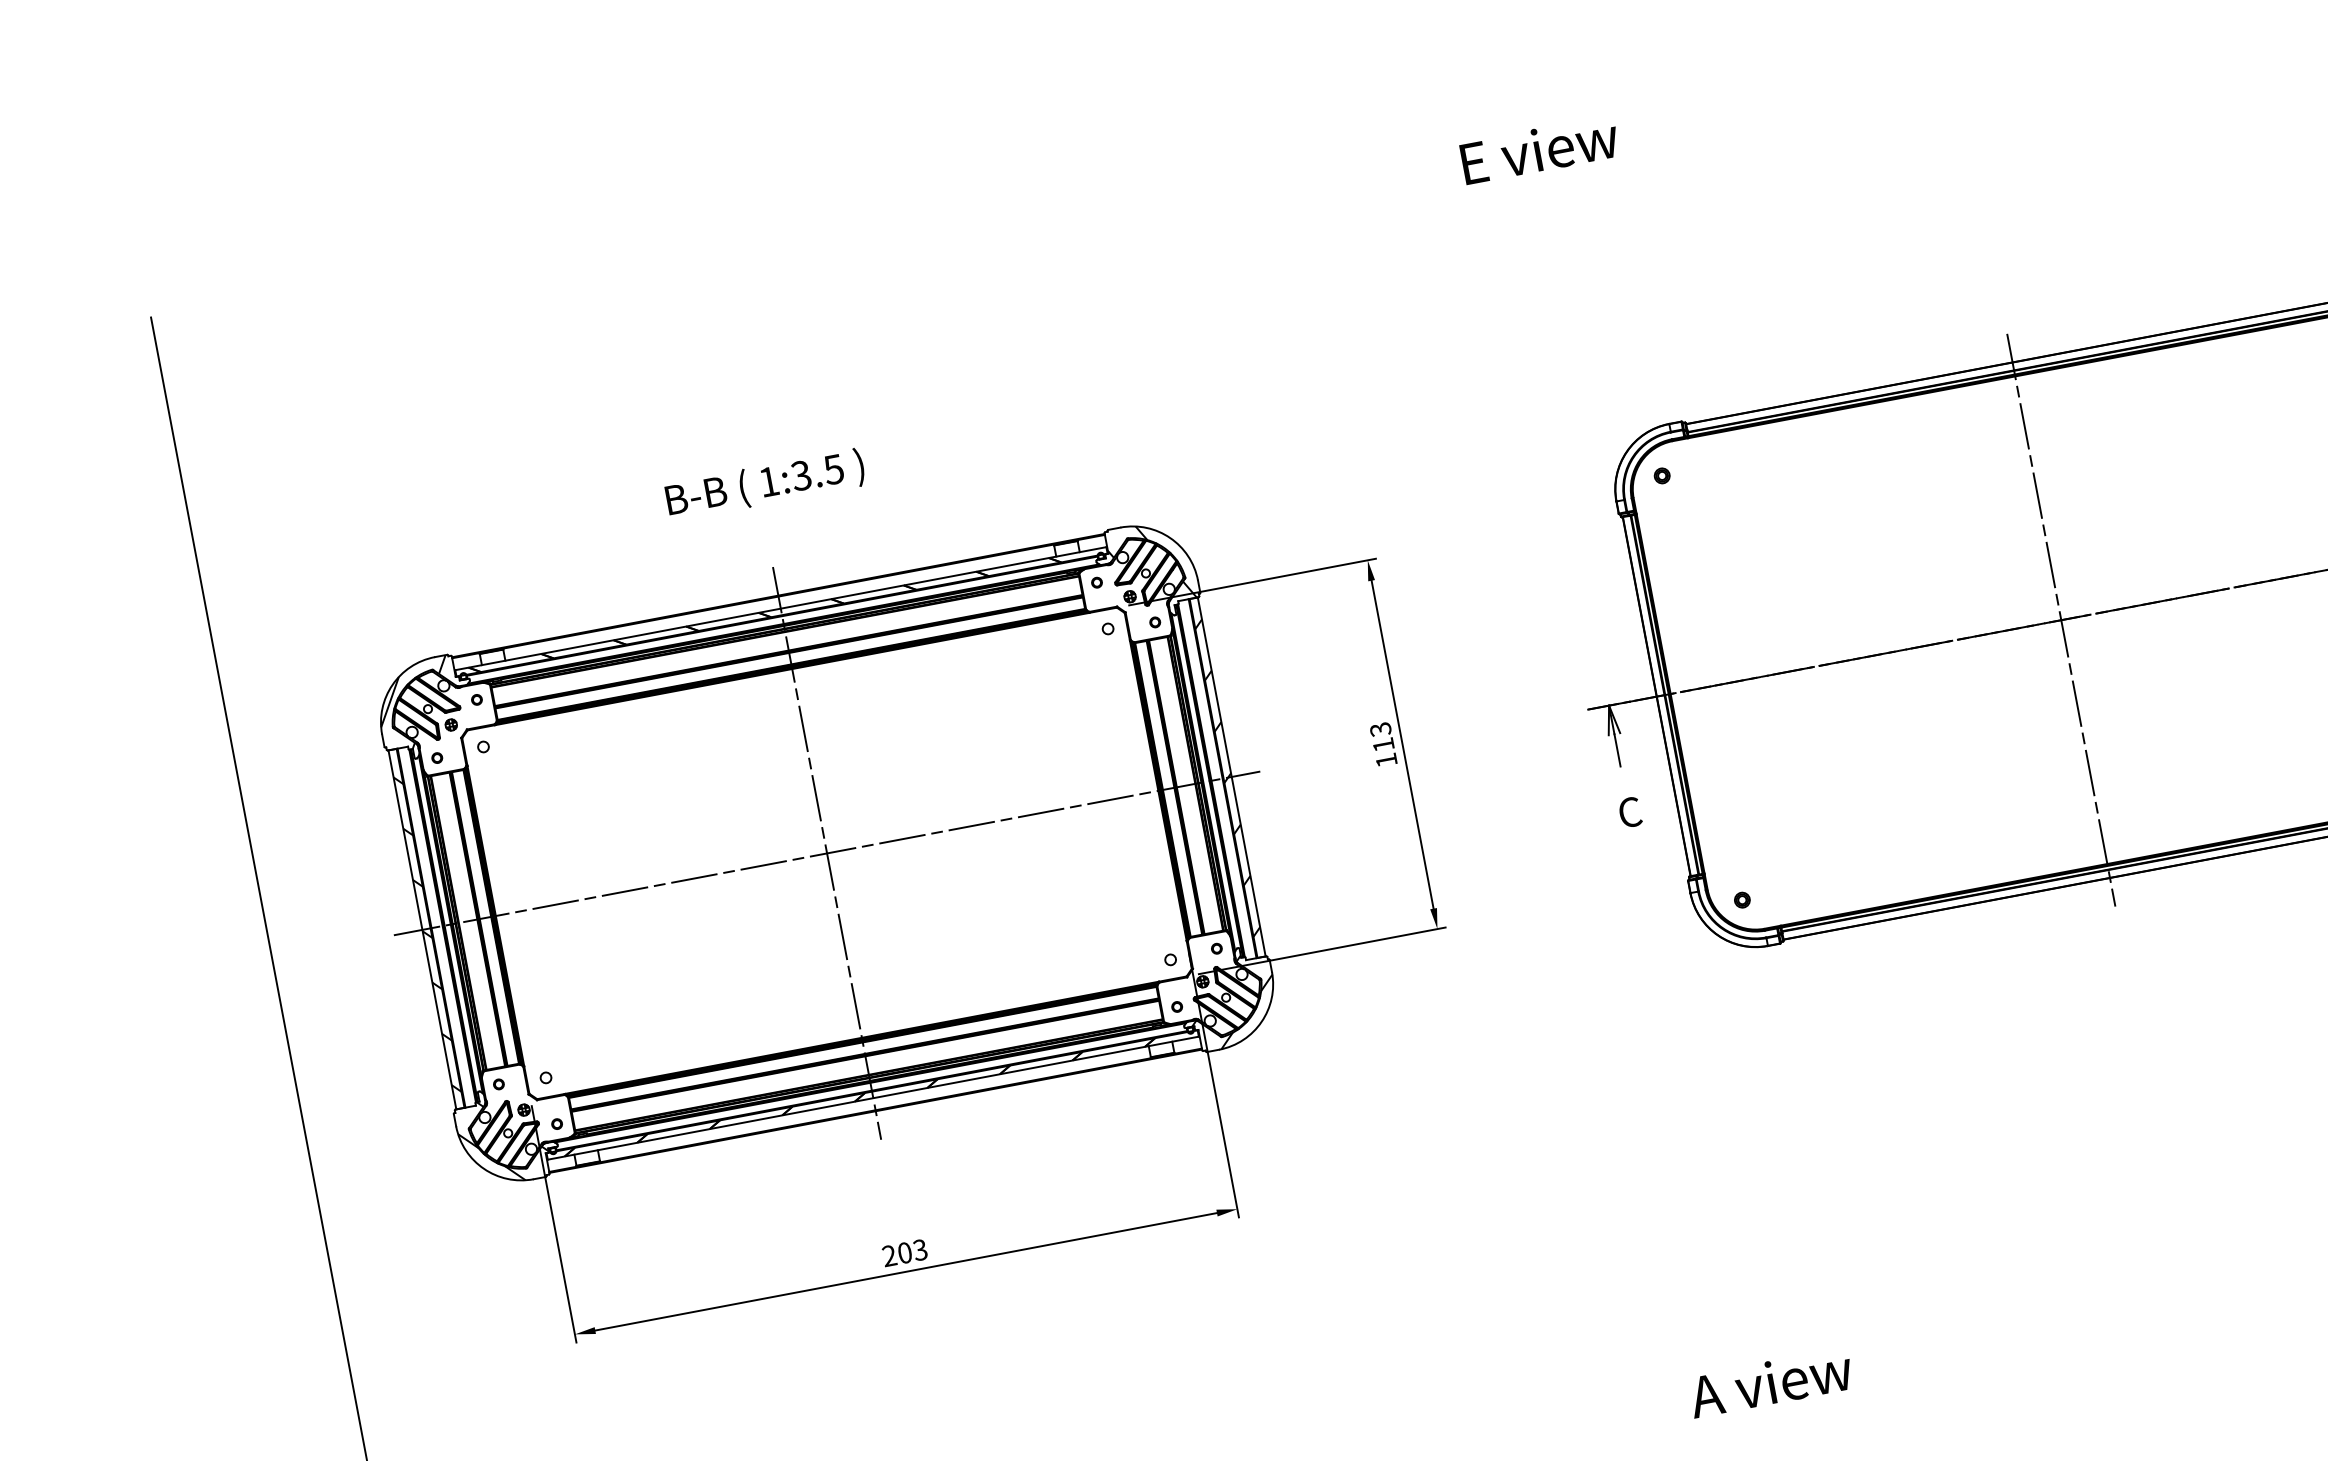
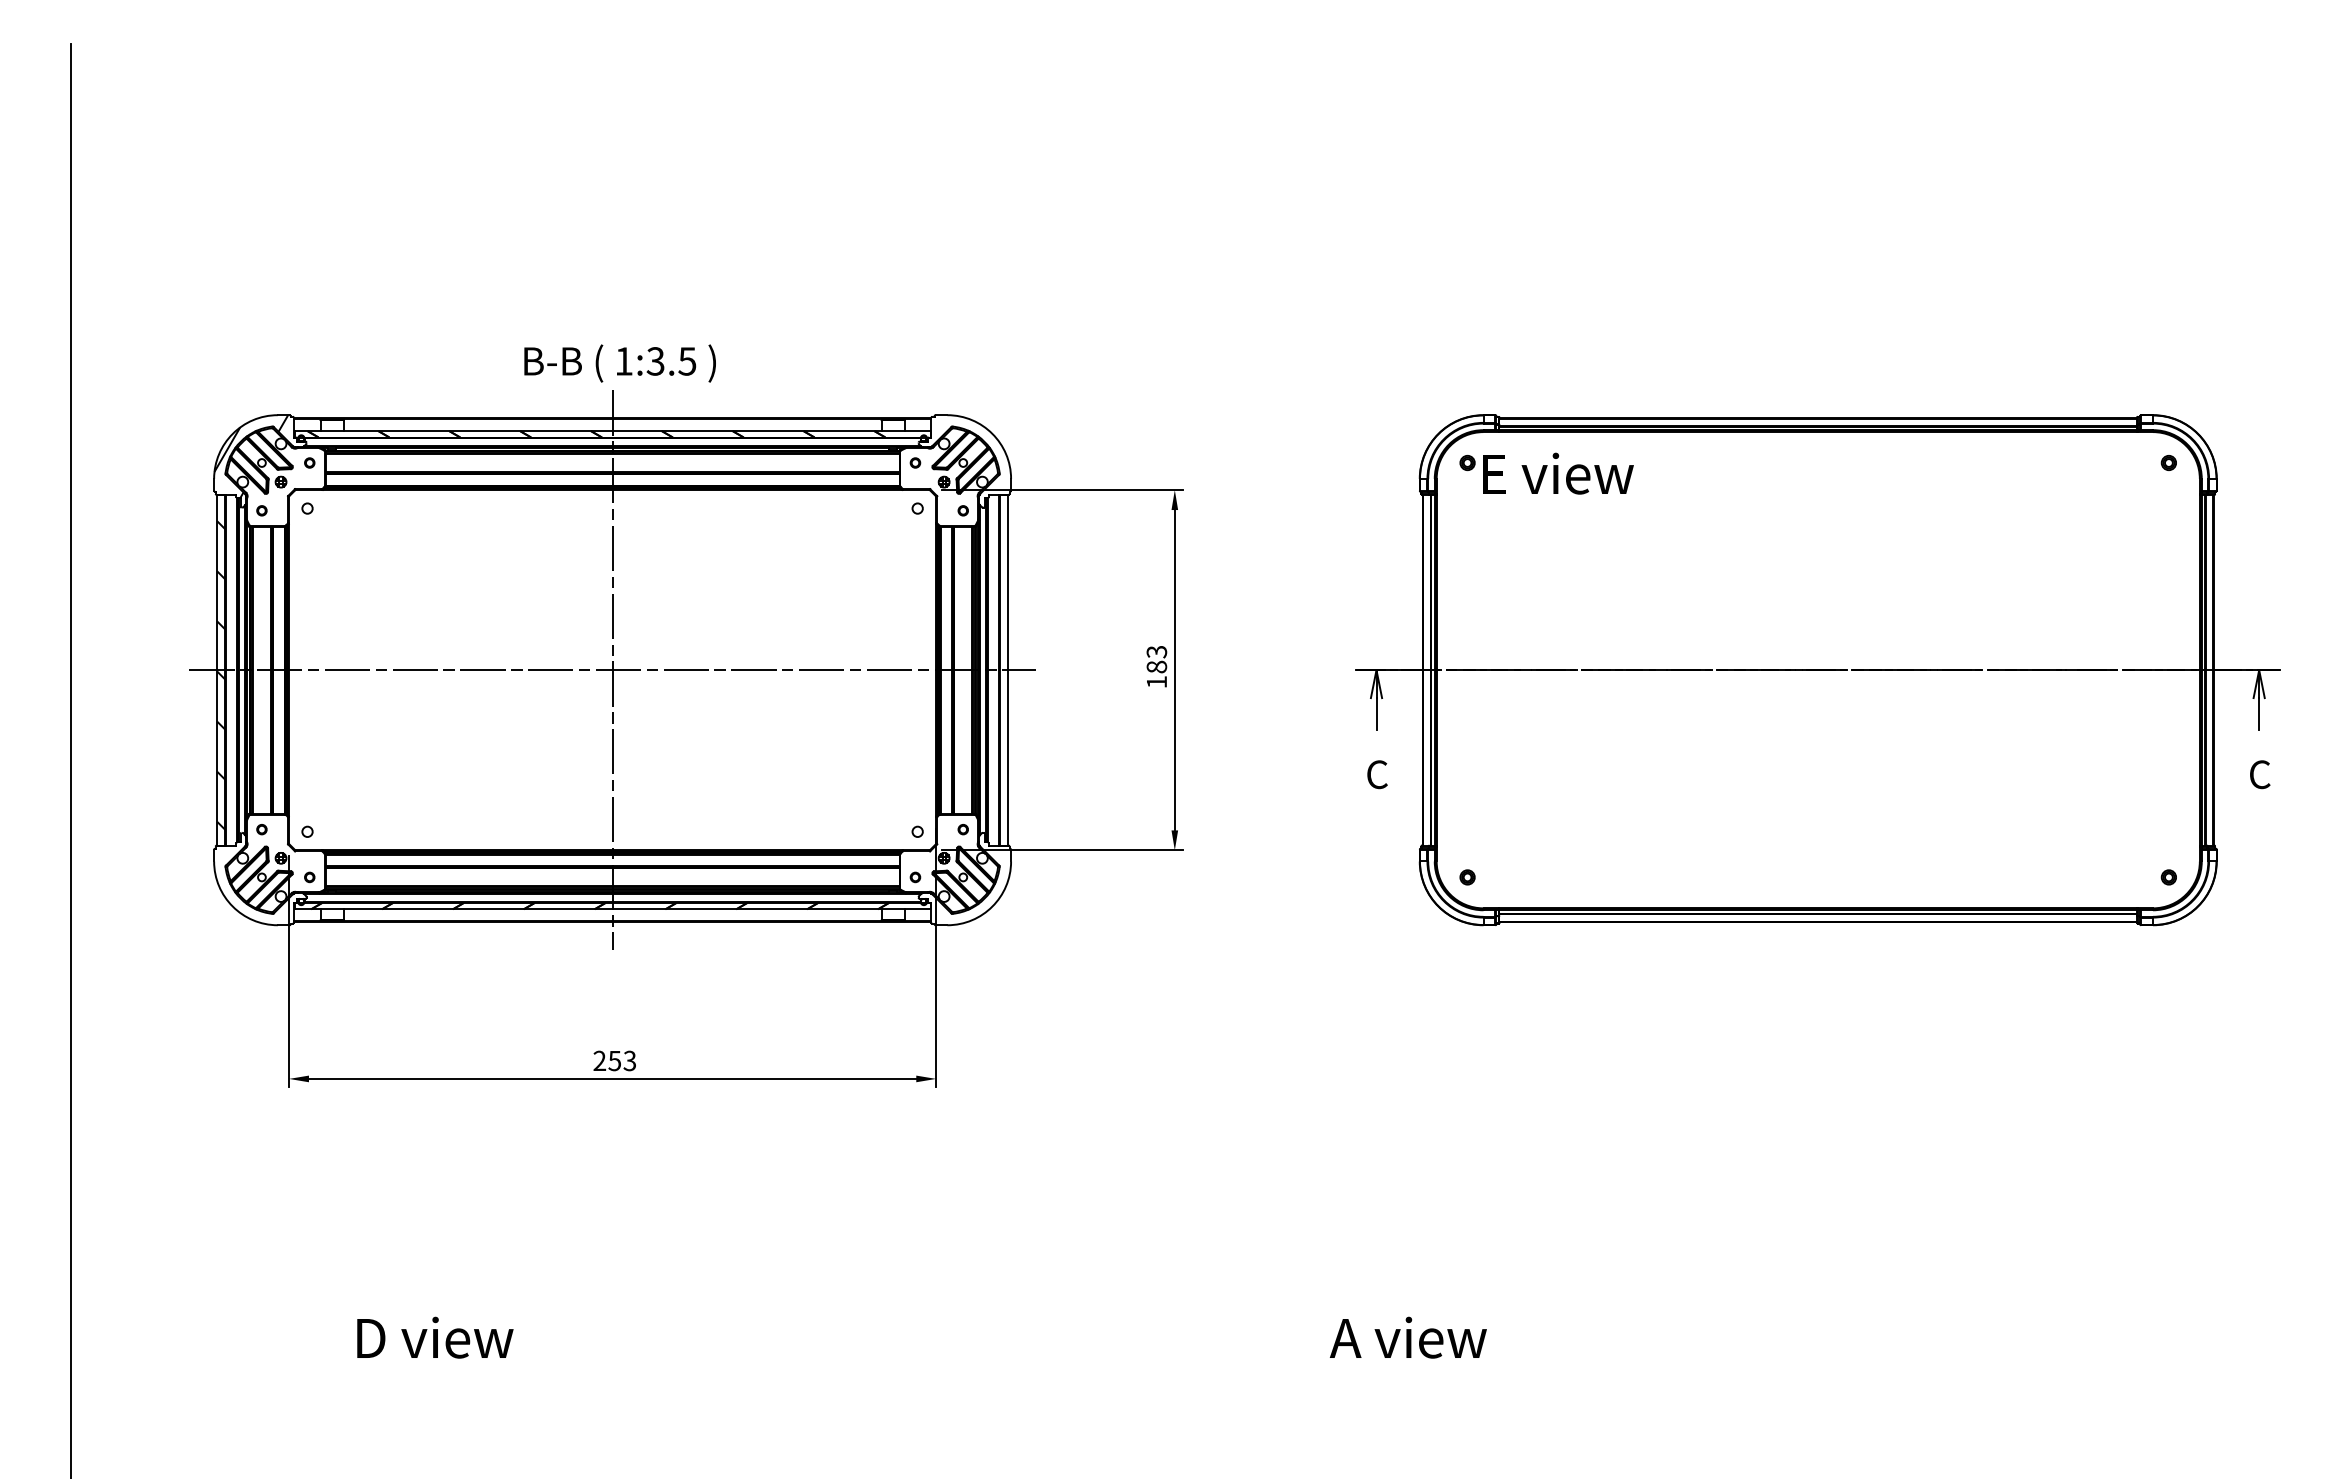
text: (1540, 149) -> (1558, 473), moved
text: (764, 484) -> (619, 363), moved
hatch: (1149, 564) -> (968, 455), removed
line: (2061, 619) -> (1818, 669), removed
text: (1383, 744) -> (1156, 666), 113 -> 183
hatch: (1227, 778) -> (1003, 670), removed
hatch: (1232, 1001) -> (968, 882), removed
hatch: (502, 1140) -> (255, 883), removed
text: (904, 1252) -> (614, 1060), 203 -> 253

